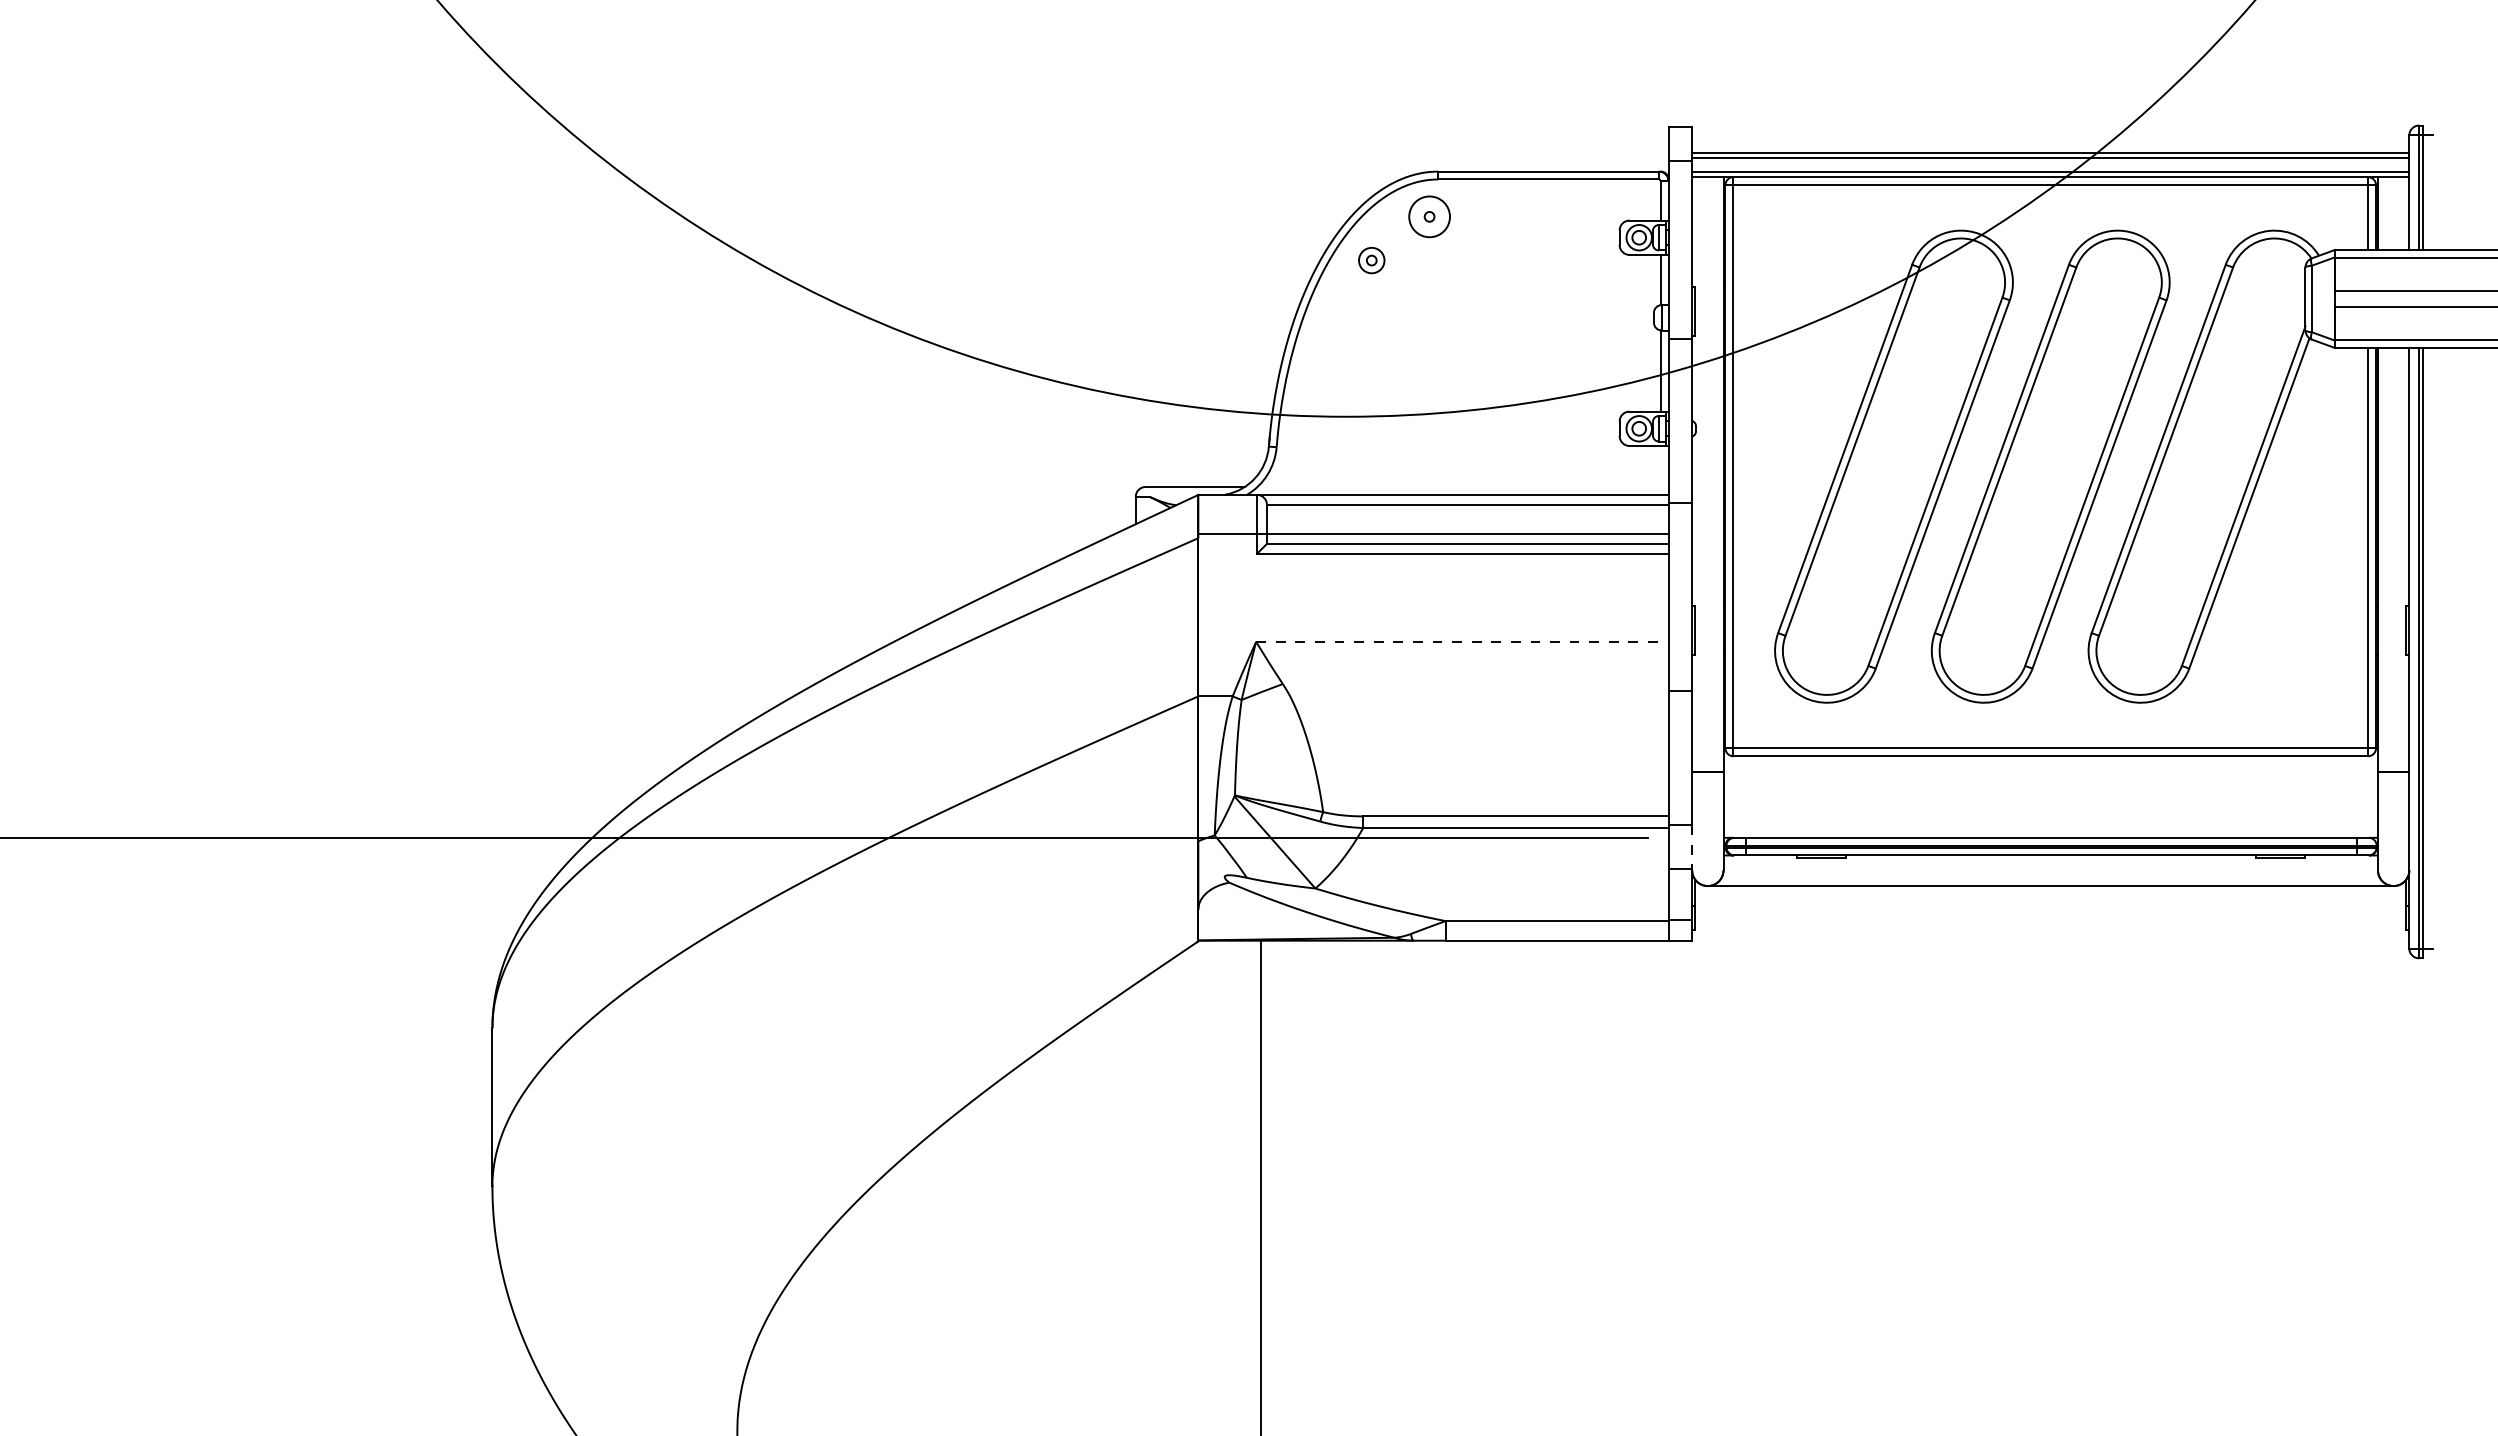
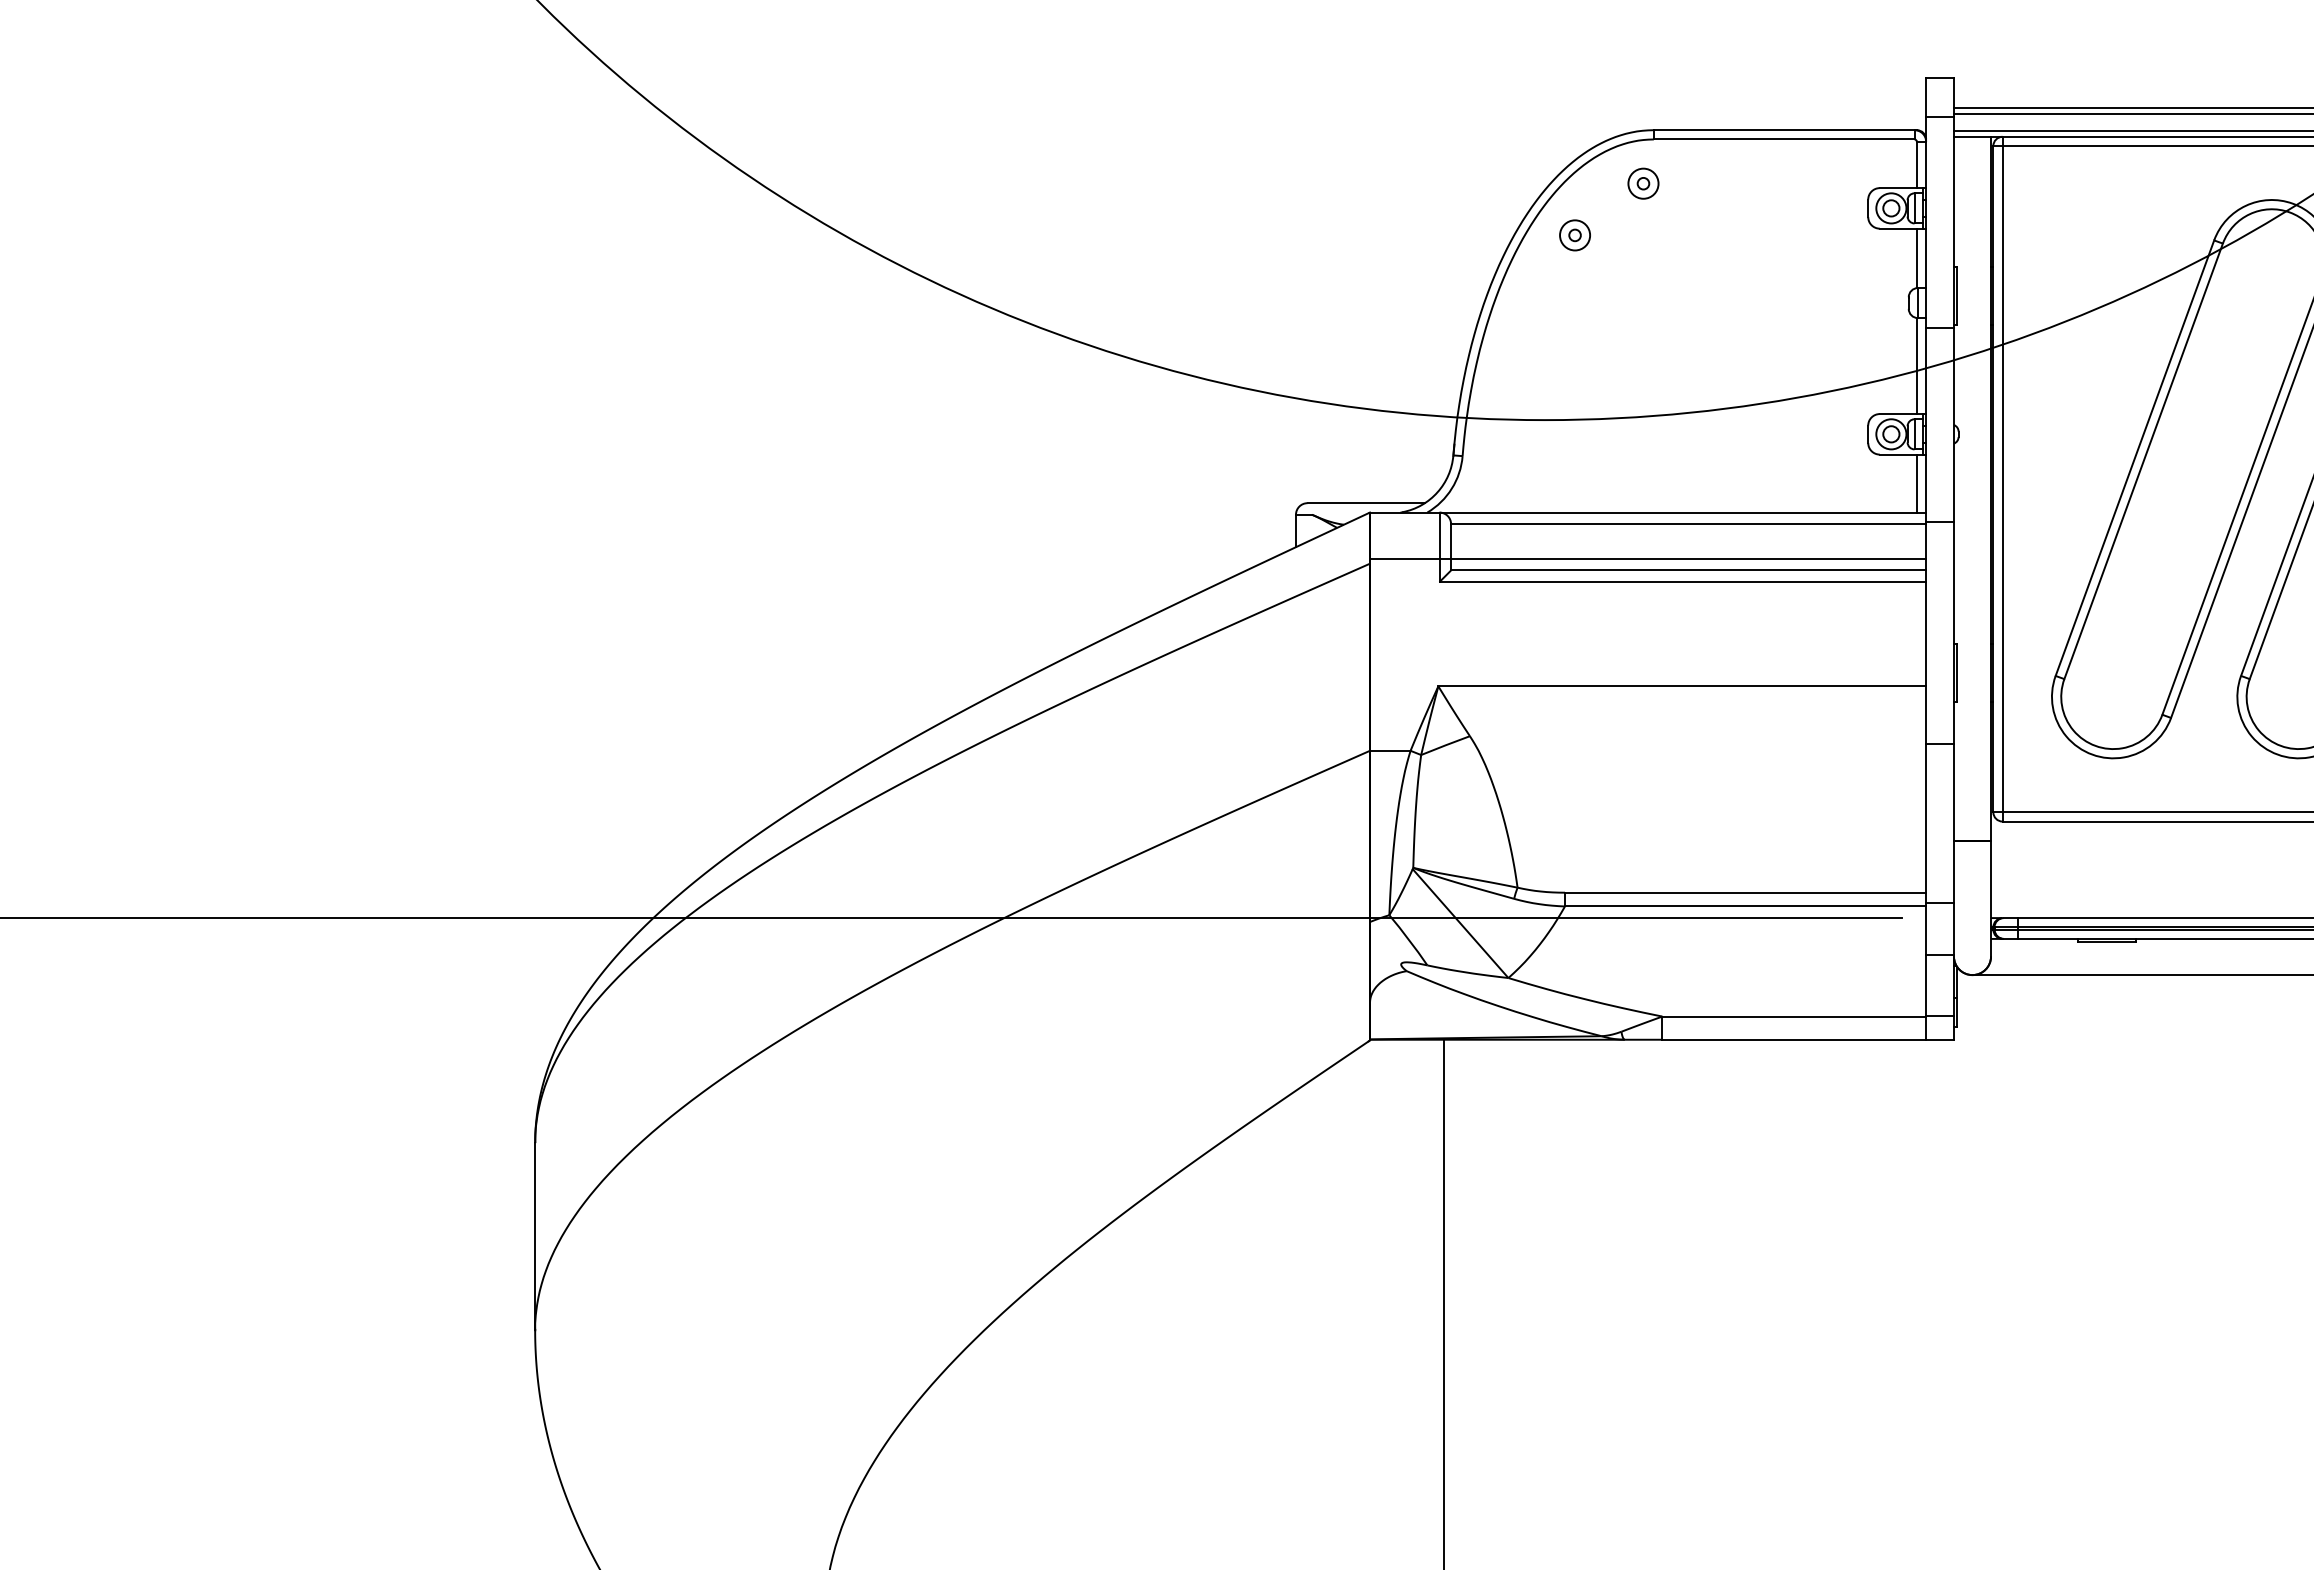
circle: (1429, 216) -> (1643, 183), size x0.62
line: (1660, 469) -> (1916, 482), added
line: (1462, 641) -> (1682, 685), dashed -> solid
line: (1692, 847) -> (1954, 929), dashed -> solid

